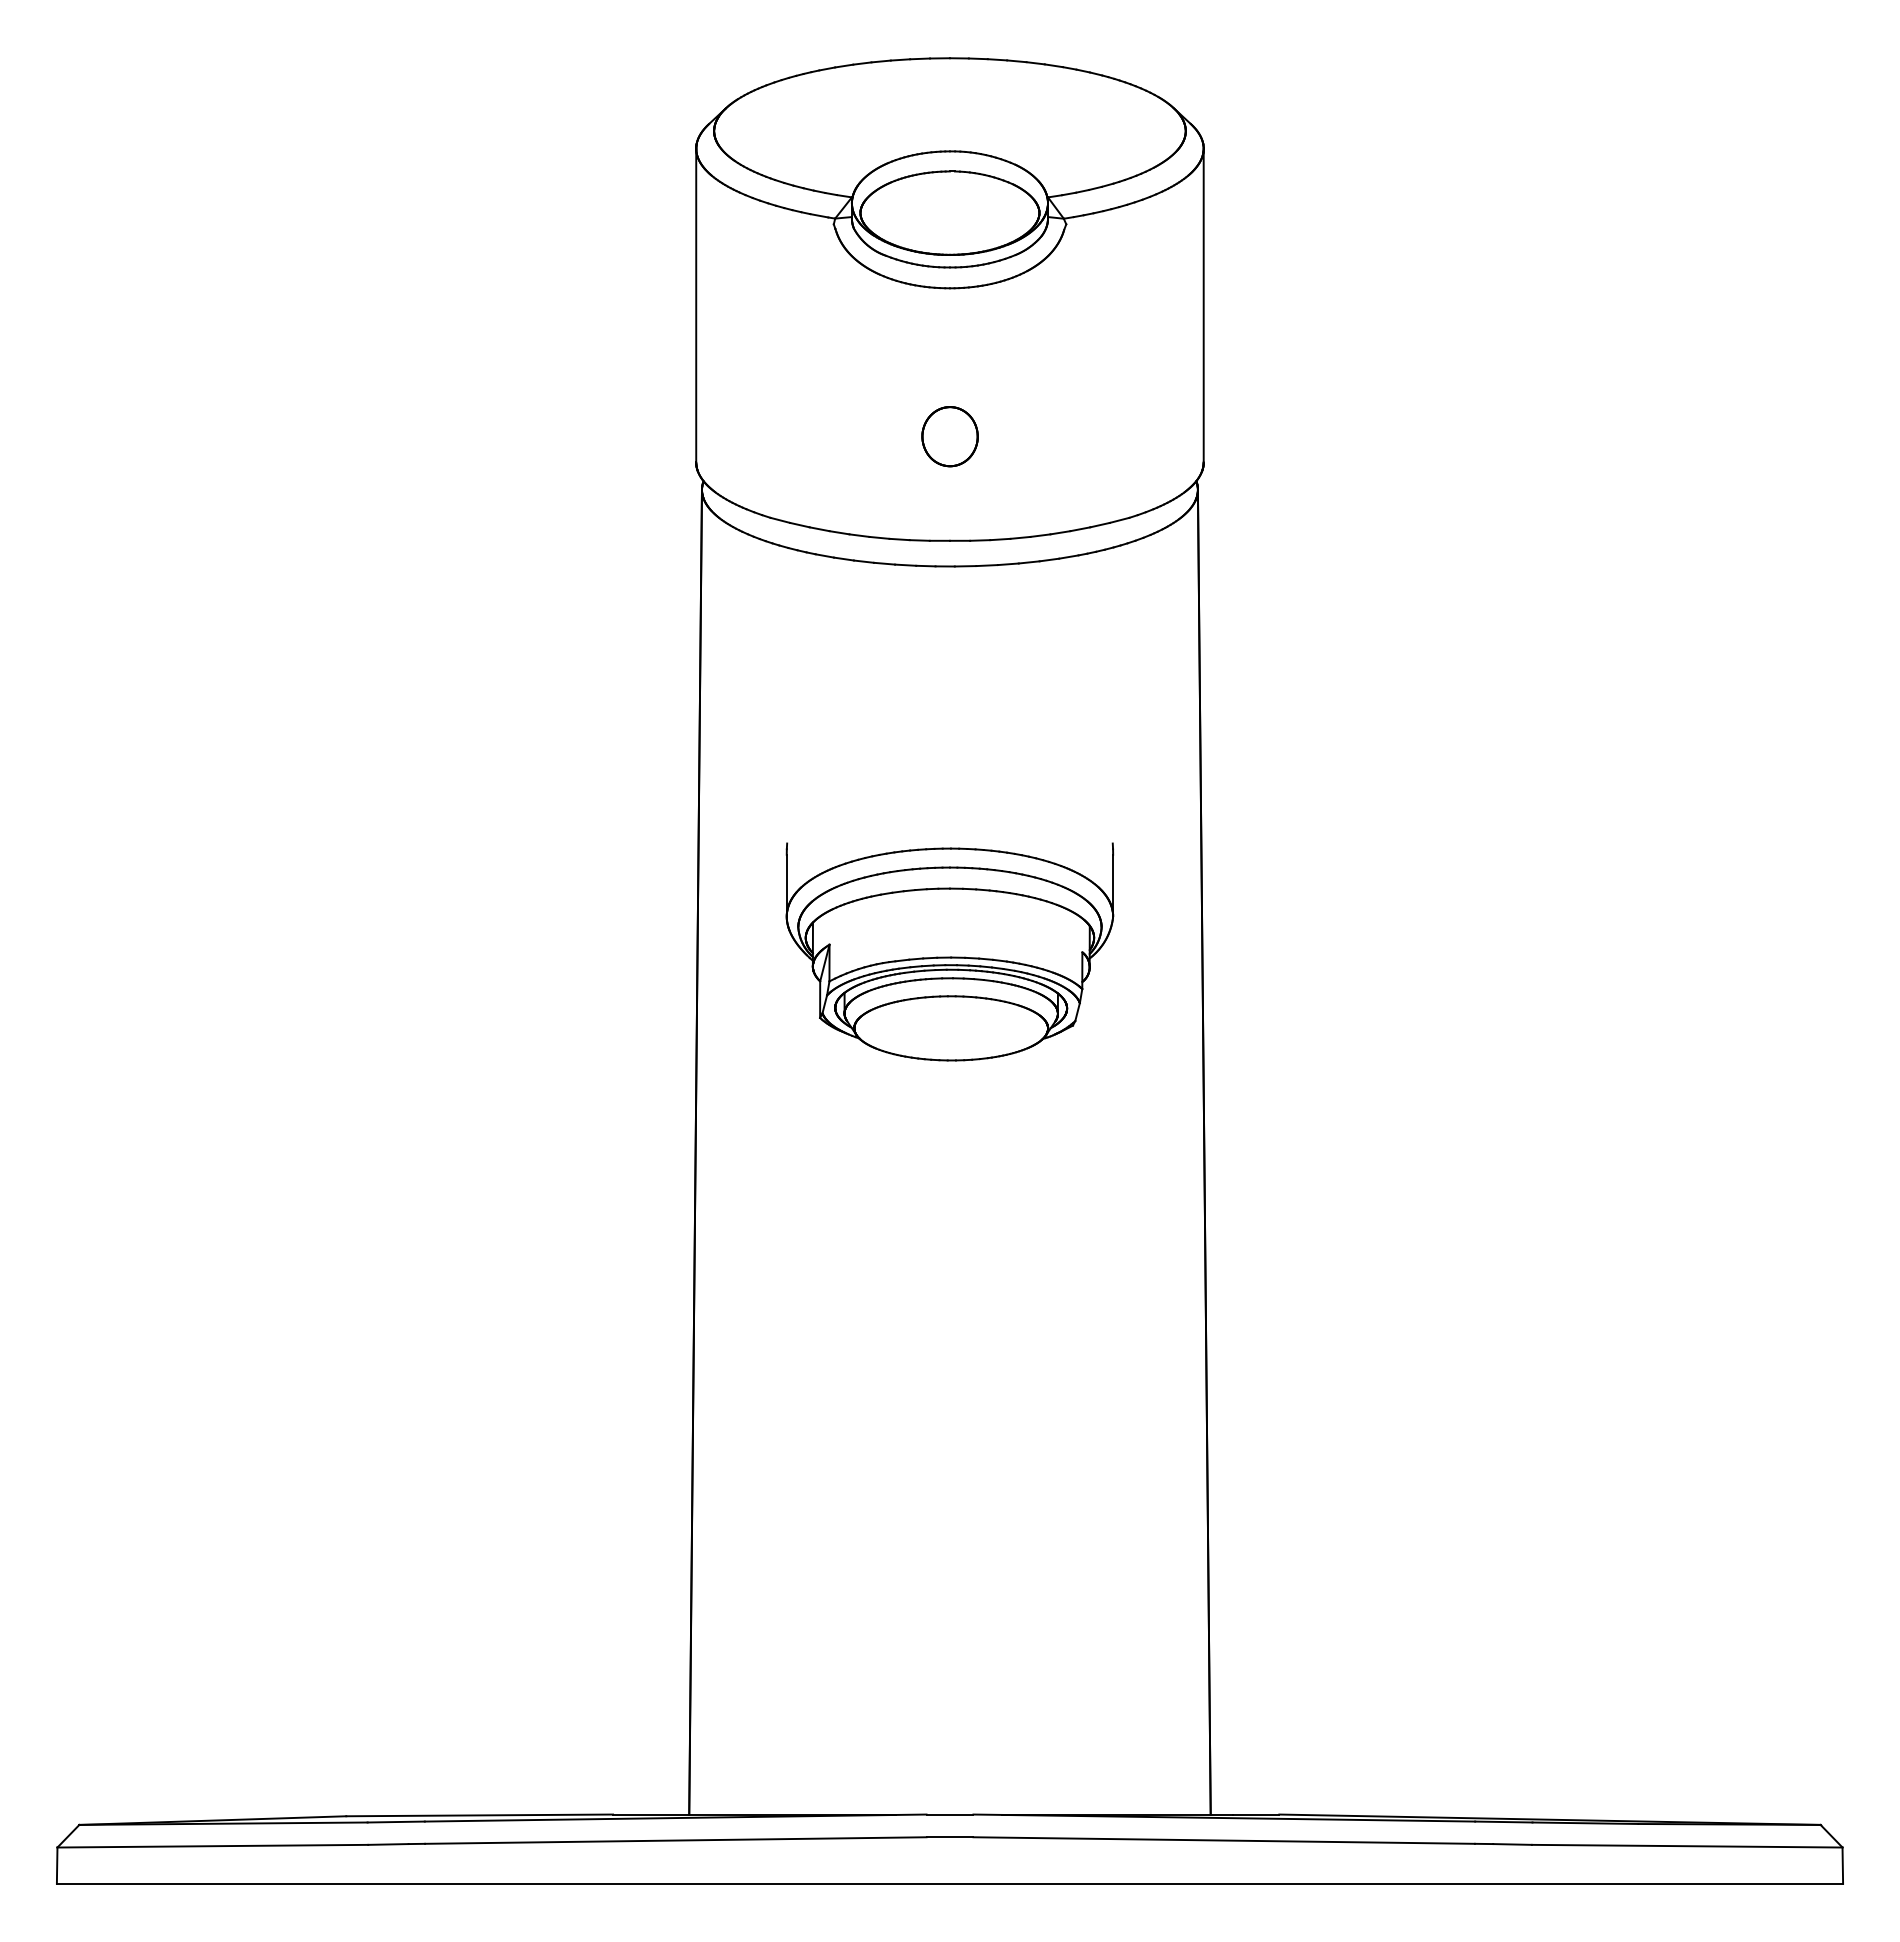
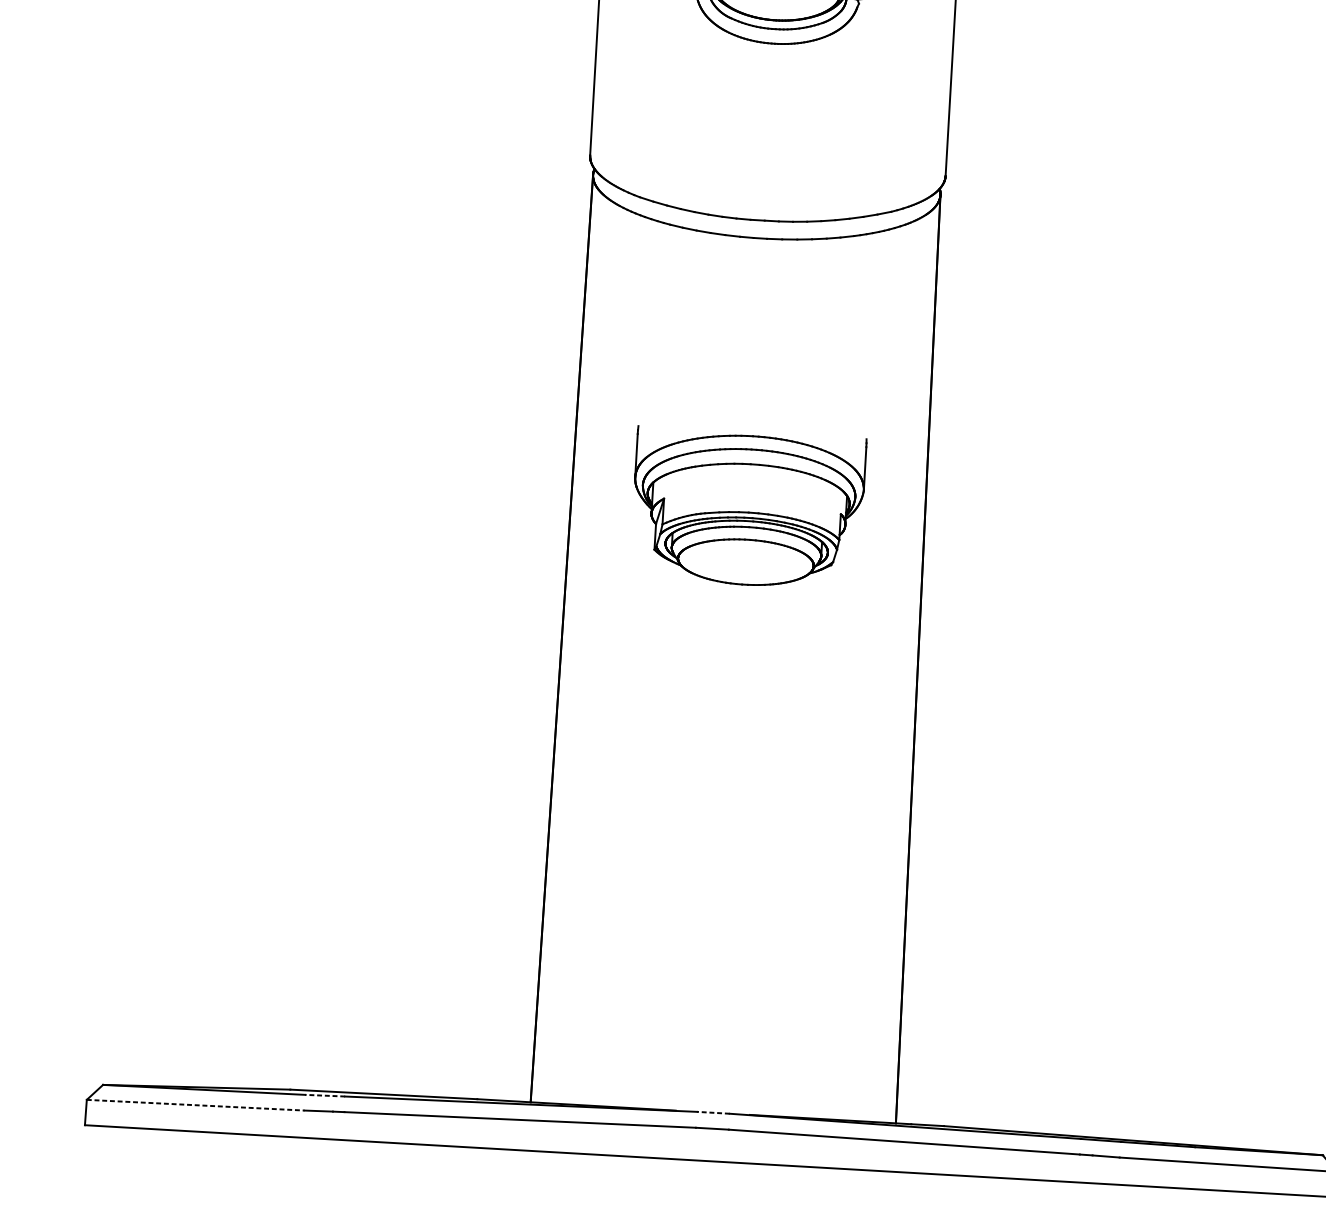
part: (949, 436) -> (768, 147), removed
line: (949, 1814) -> (712, 1112), solid -> dashed
line: (396, 1822) -> (325, 1096), solid -> dashed
line: (213, 1846) -> (196, 1105), solid -> dashed

